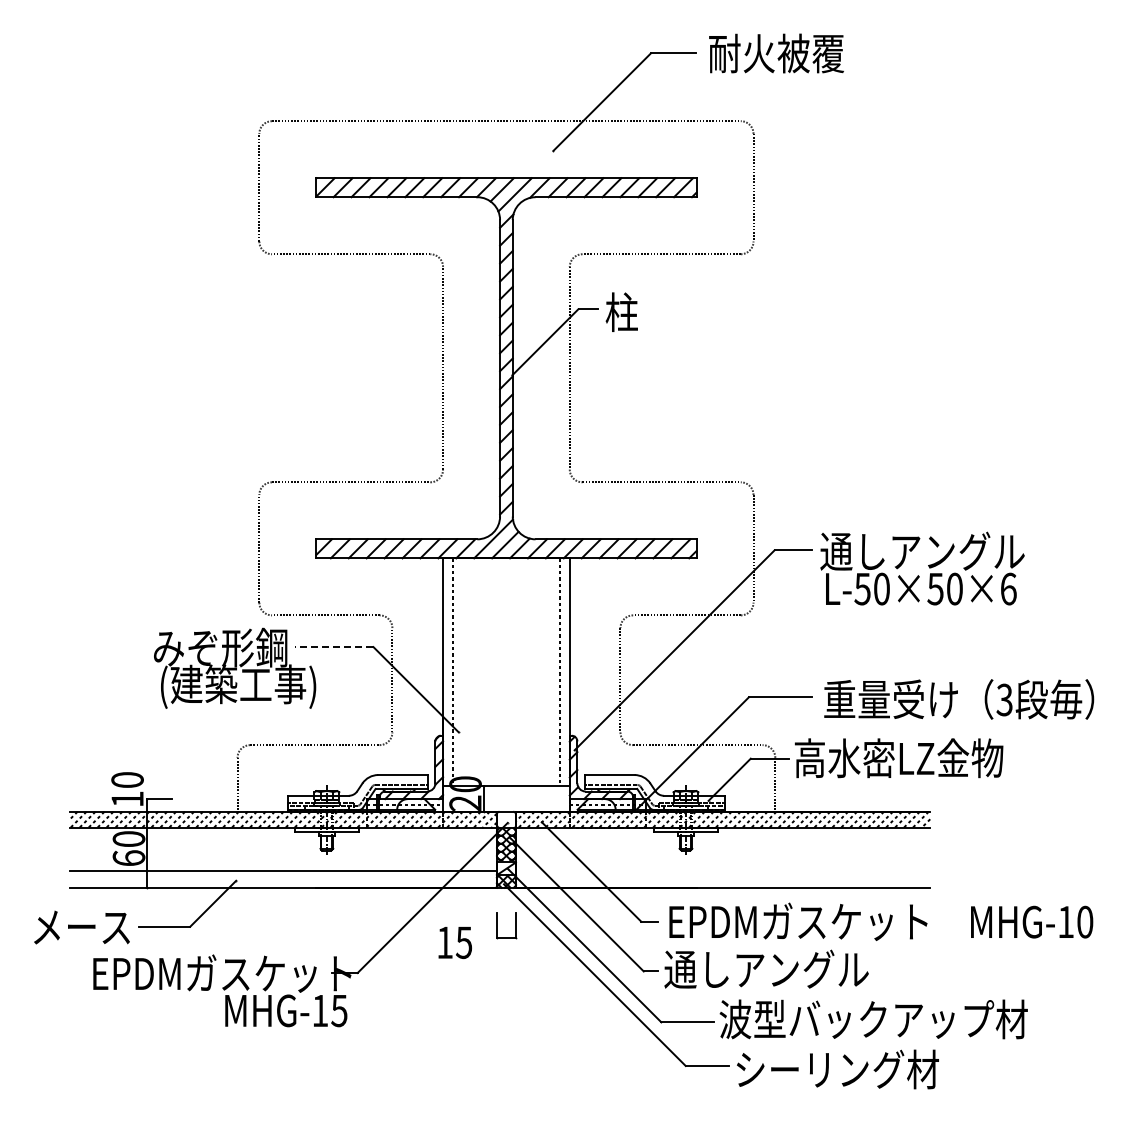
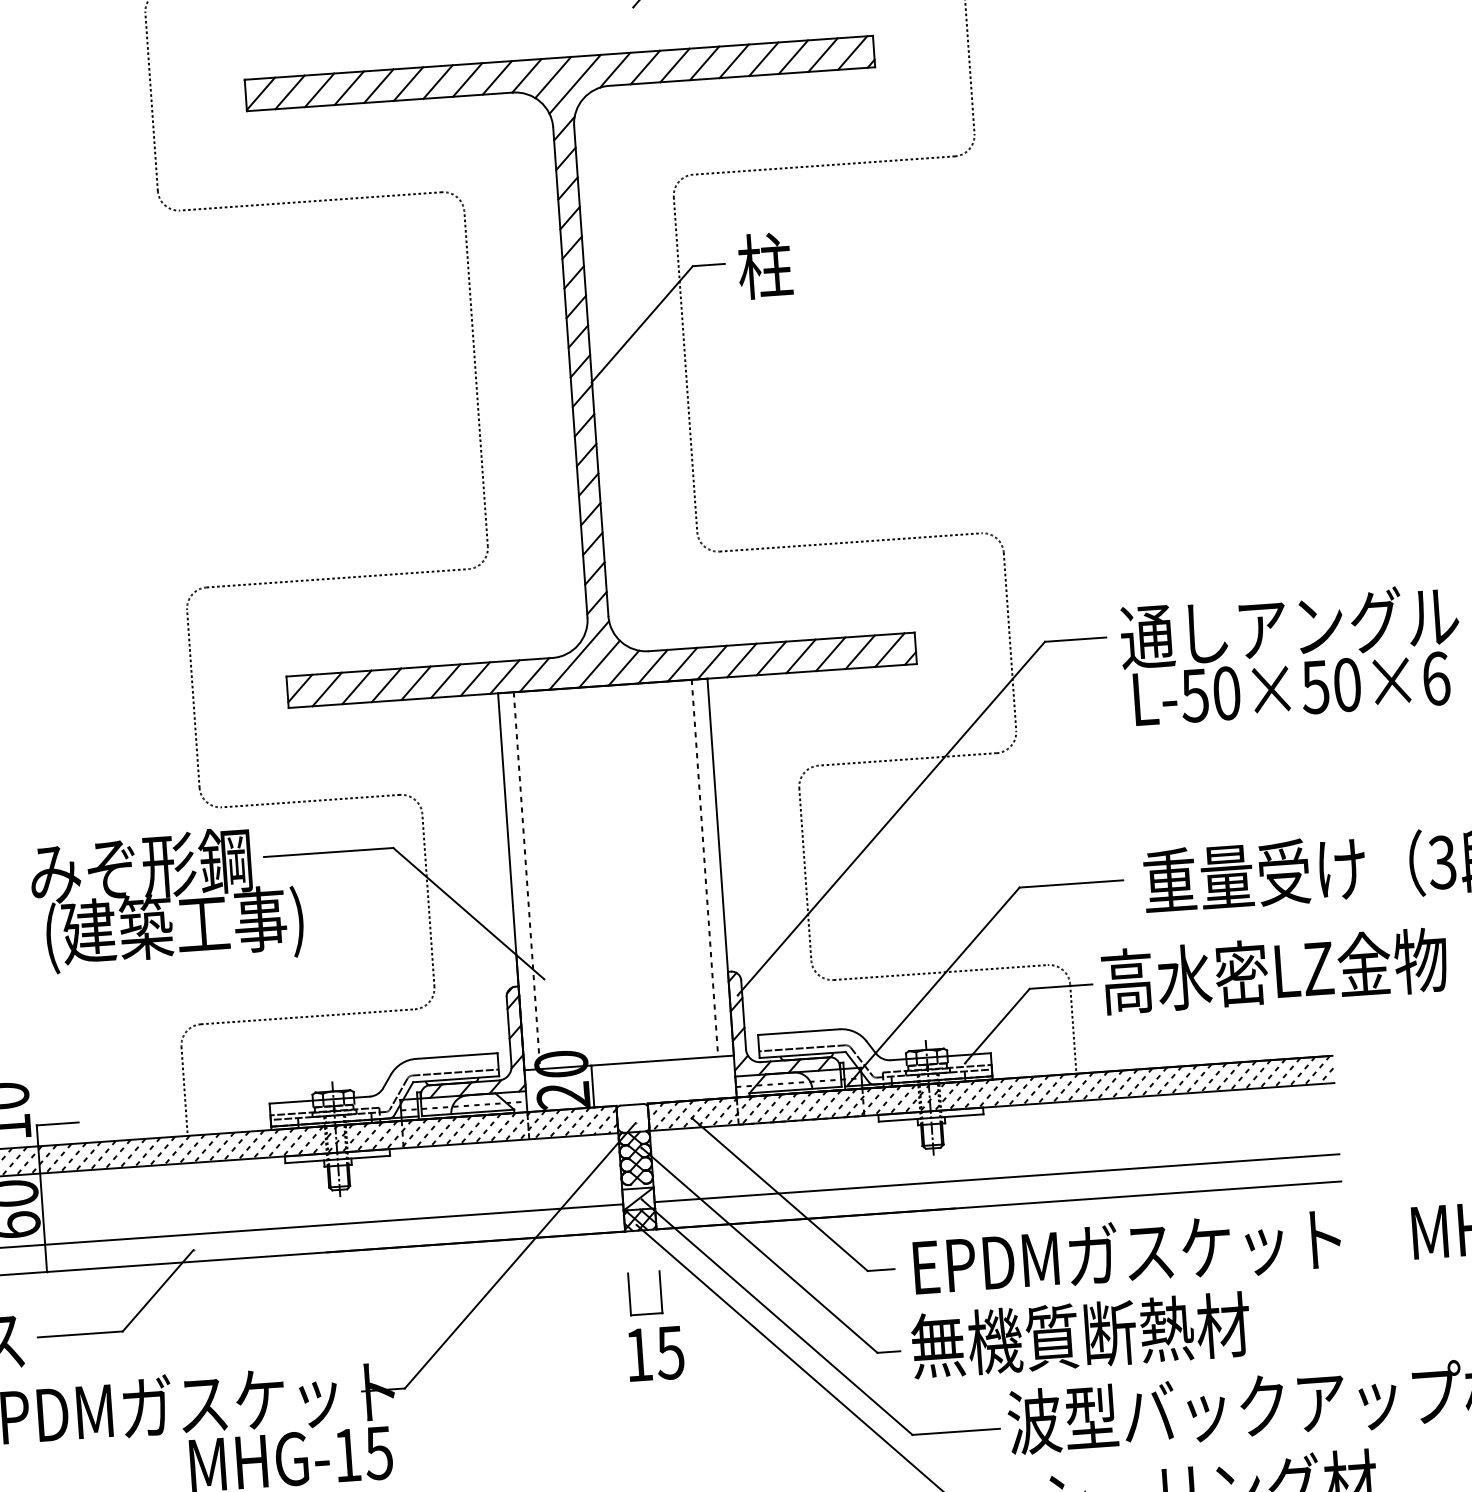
line: (333, 647) -> (327, 853), dashed -> solid
line: (722, 871) -> (996, 1178), added
text: (454, 942) -> (654, 1353), moved
text: (766, 969) -> (1080, 1335), 通しアングル -> 無機質断熱材

